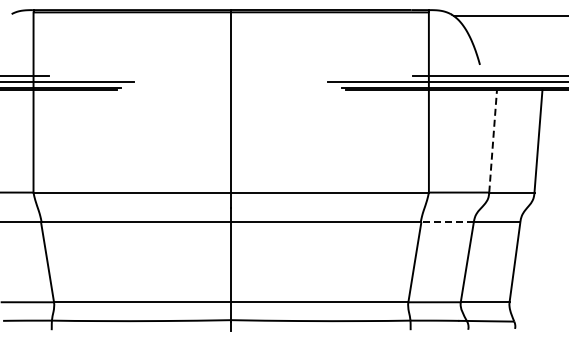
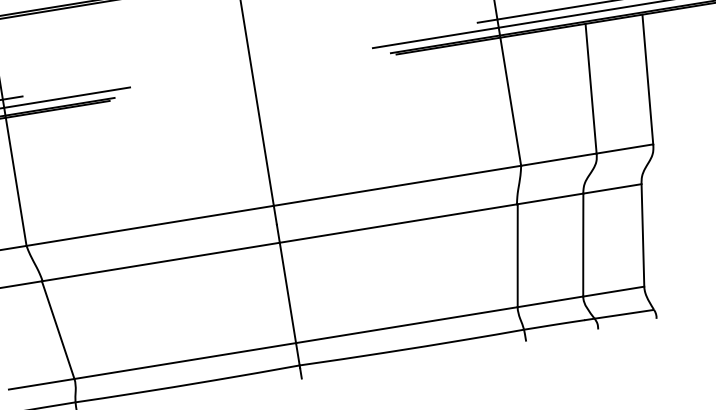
line: (493, 140) -> (591, 87), dashed -> solid
line: (447, 222) -> (550, 199), dashed -> solid

